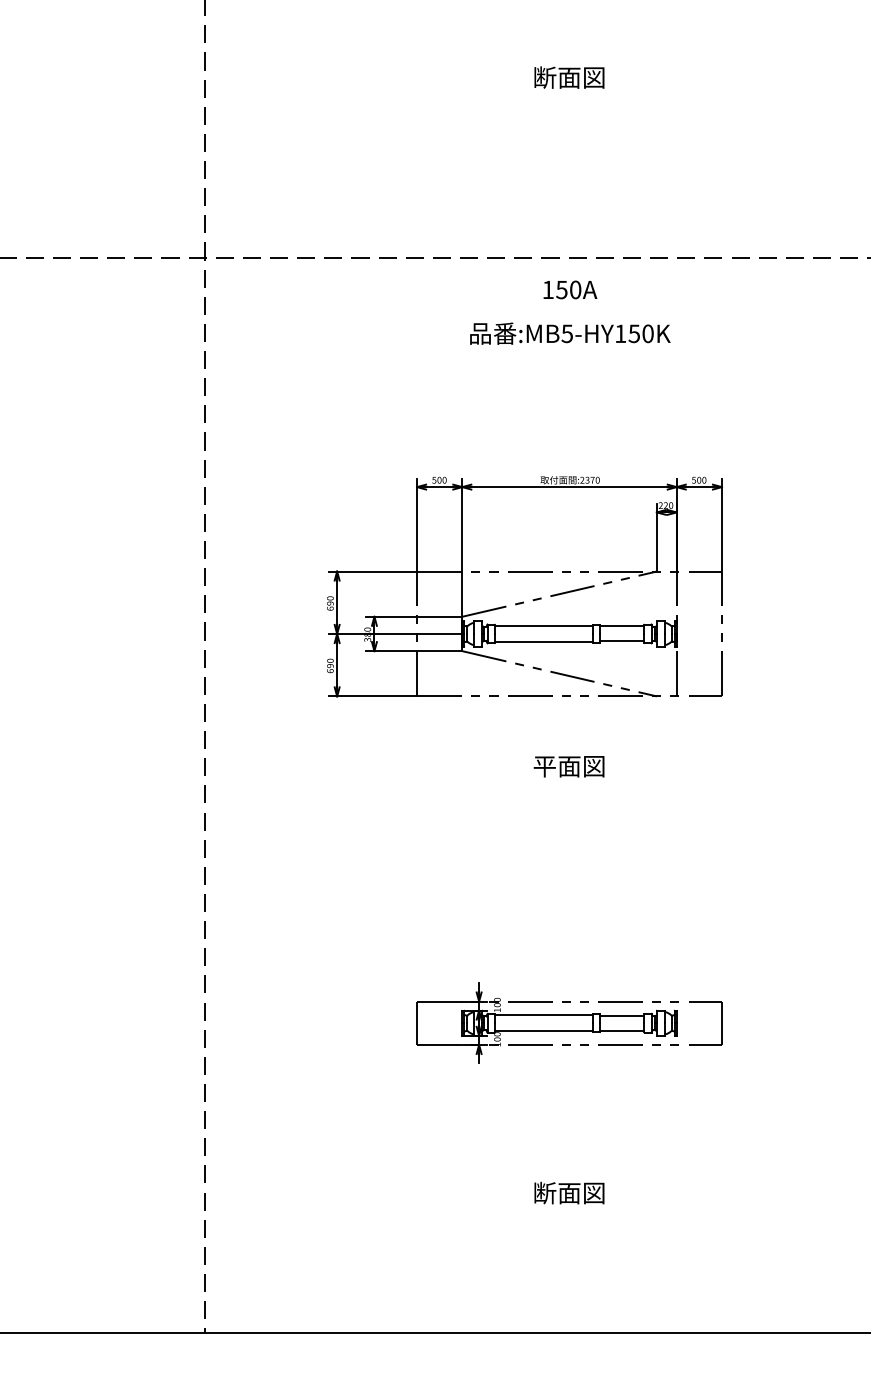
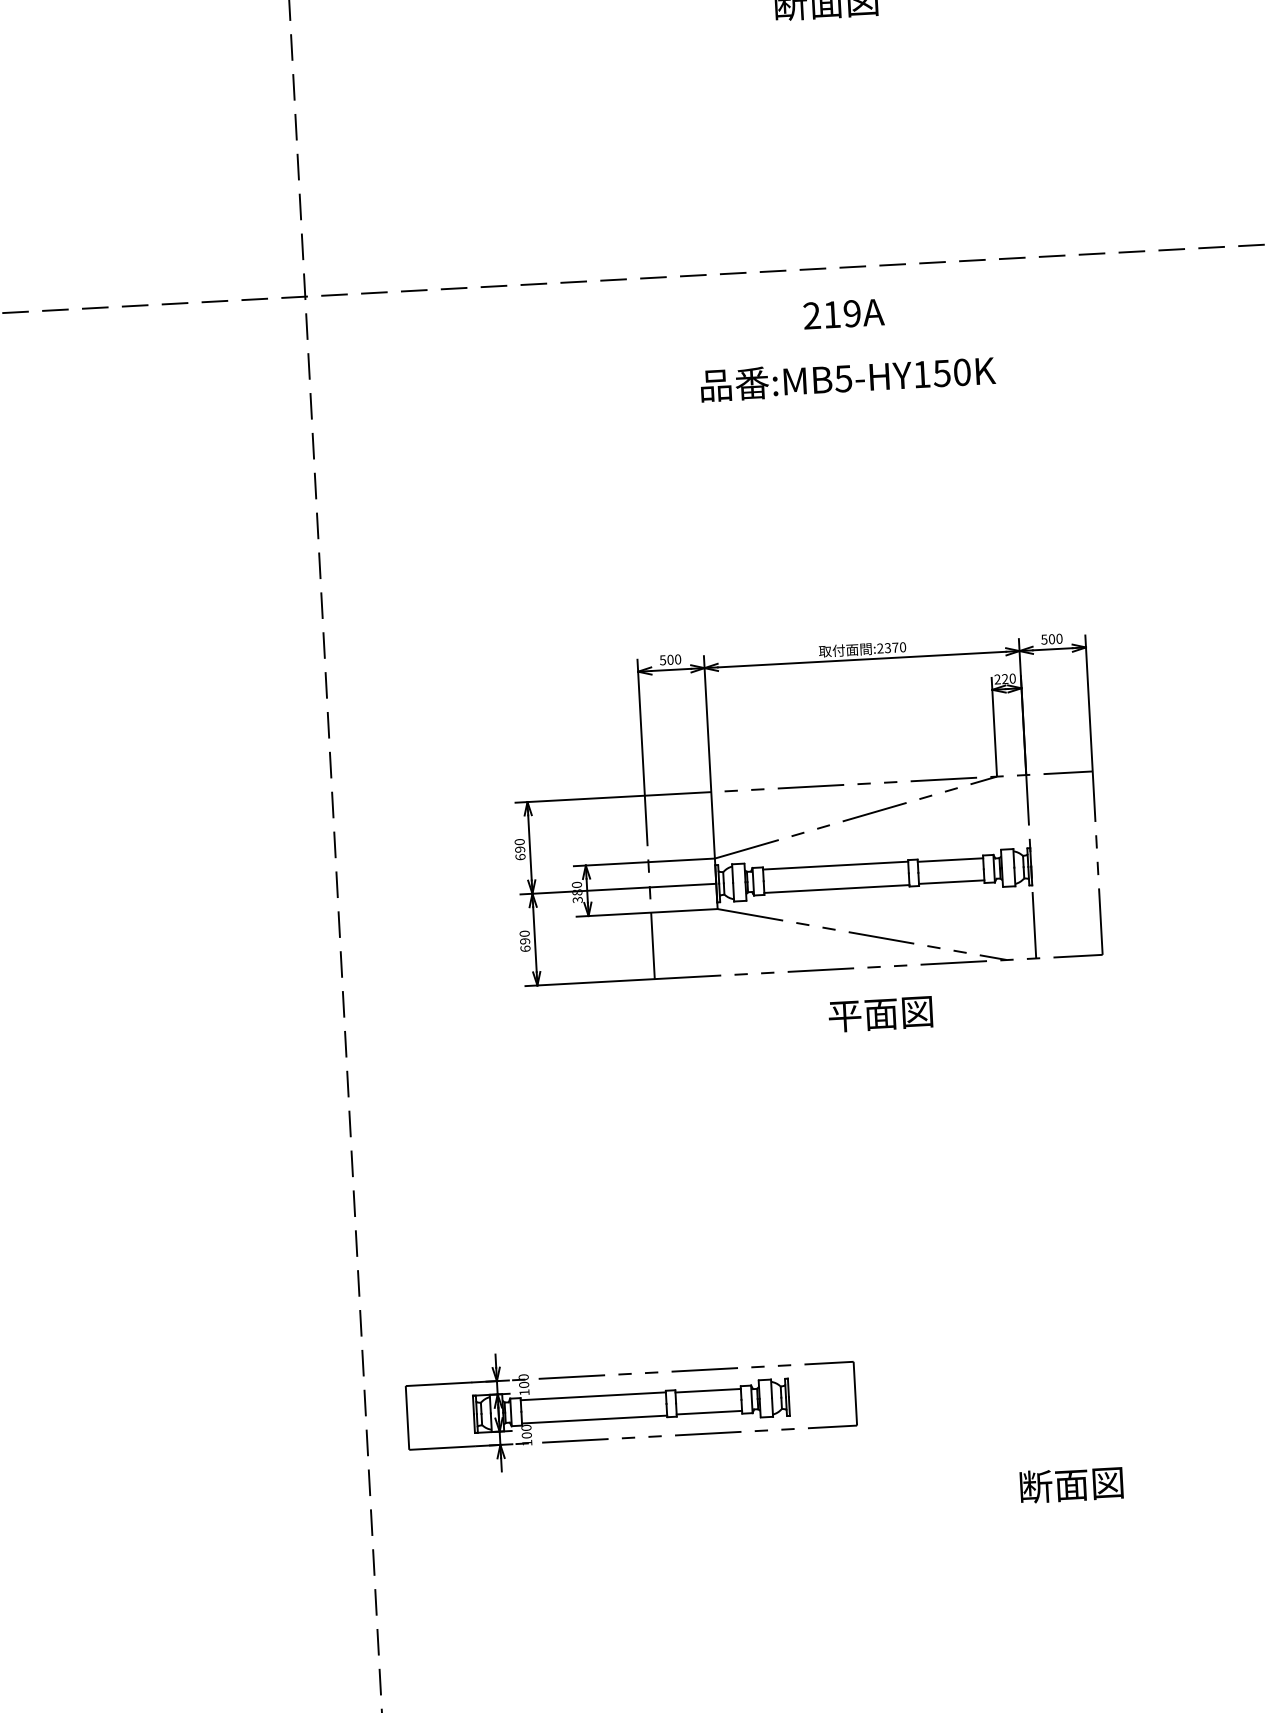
text: (561, 289) -> (831, 314), 150A -> 219A
part: (524, 572) -> (802, 788), moved
part: (569, 1022) -> (631, 1404), moved
text: (569, 1192) -> (1071, 1484), moved

